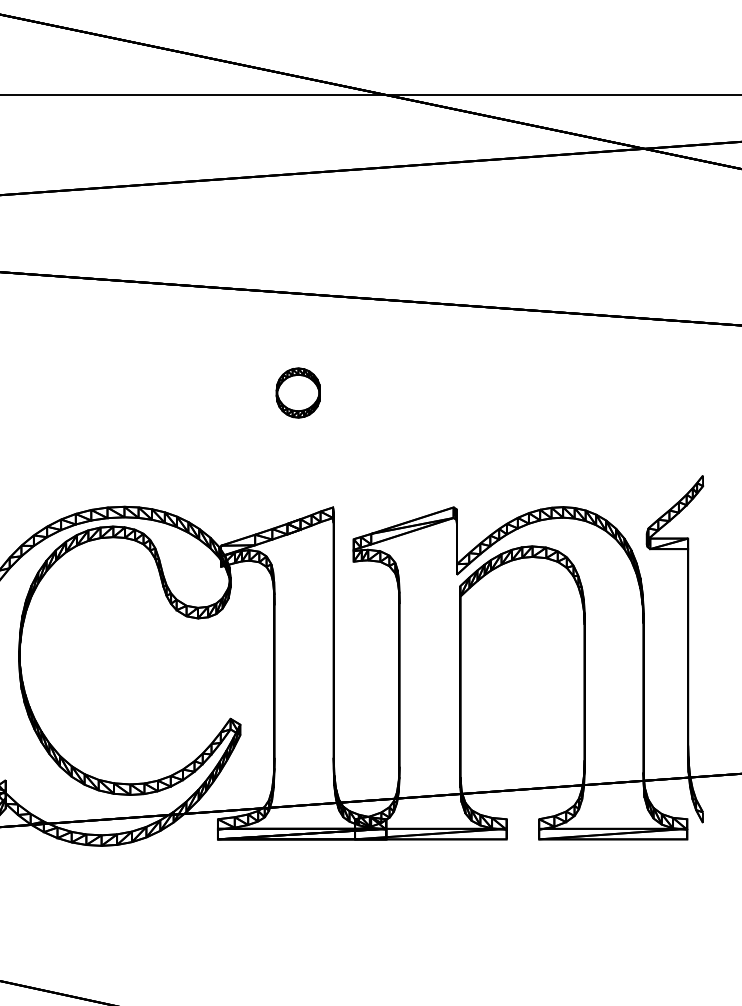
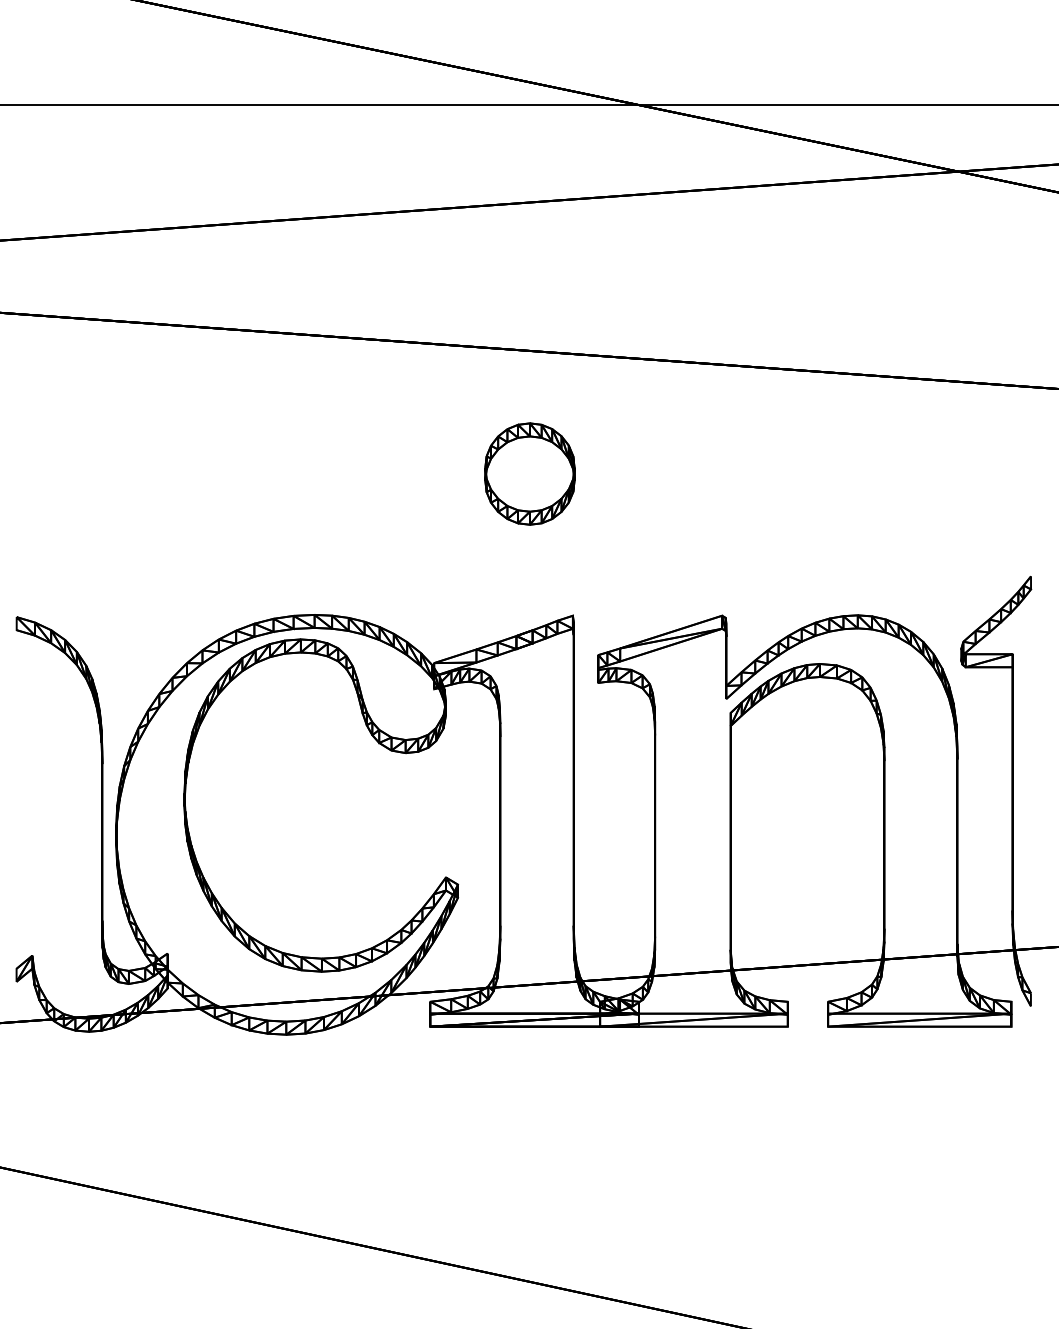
part: (298, 392) -> (529, 473), size x1.67

